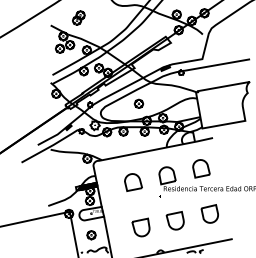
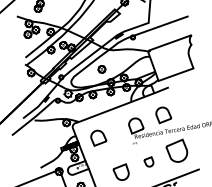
part: (133, 182) -> (98, 137), moved
part: (209, 213) -> (176, 151), size x1.4
part: (174, 220) -> (148, 162), size x0.6

